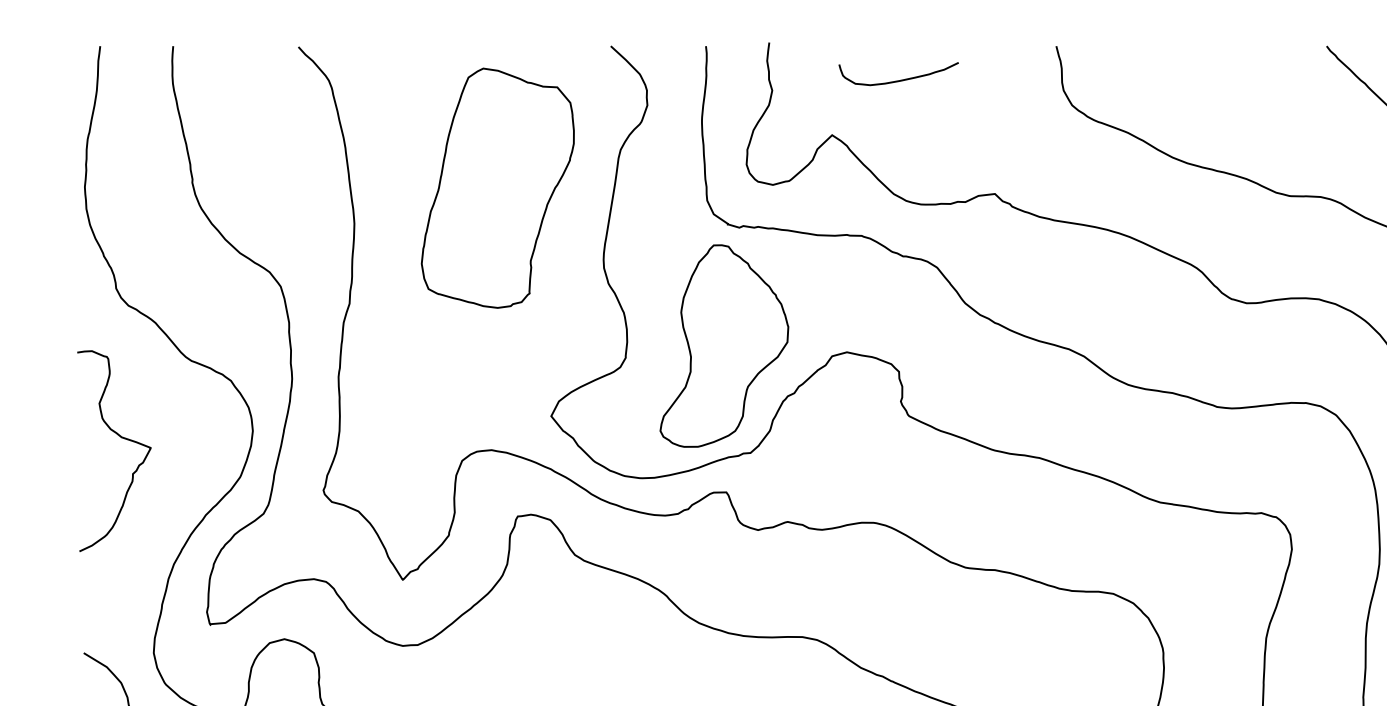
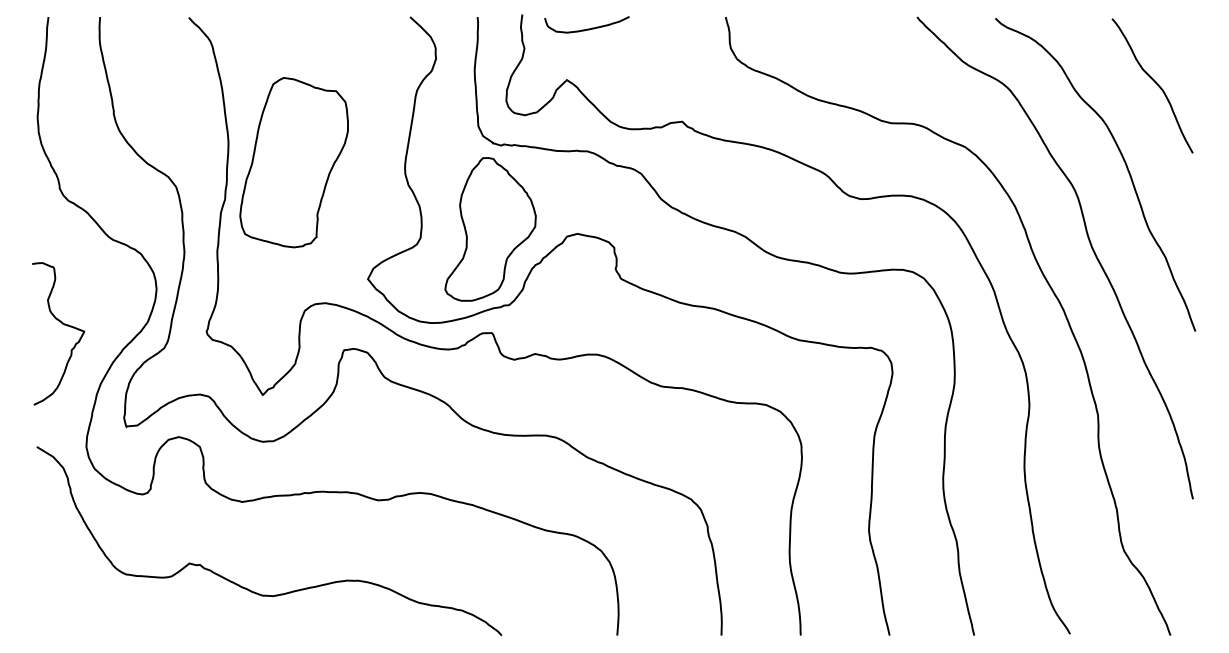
curve: (899, 79) -> (587, 28), moved
part: (496, 188) -> (293, 162), moved
curve: (120, 437) -> (62, 324), moved

